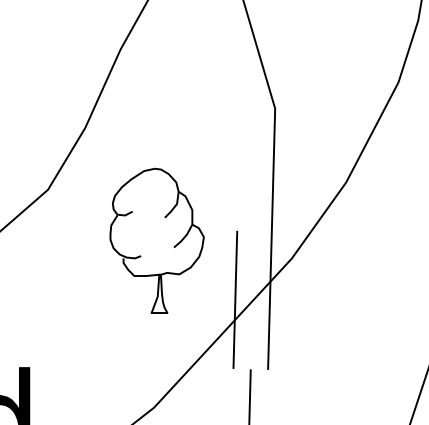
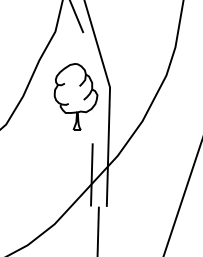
part: (155, 239) -> (75, 96), moved

